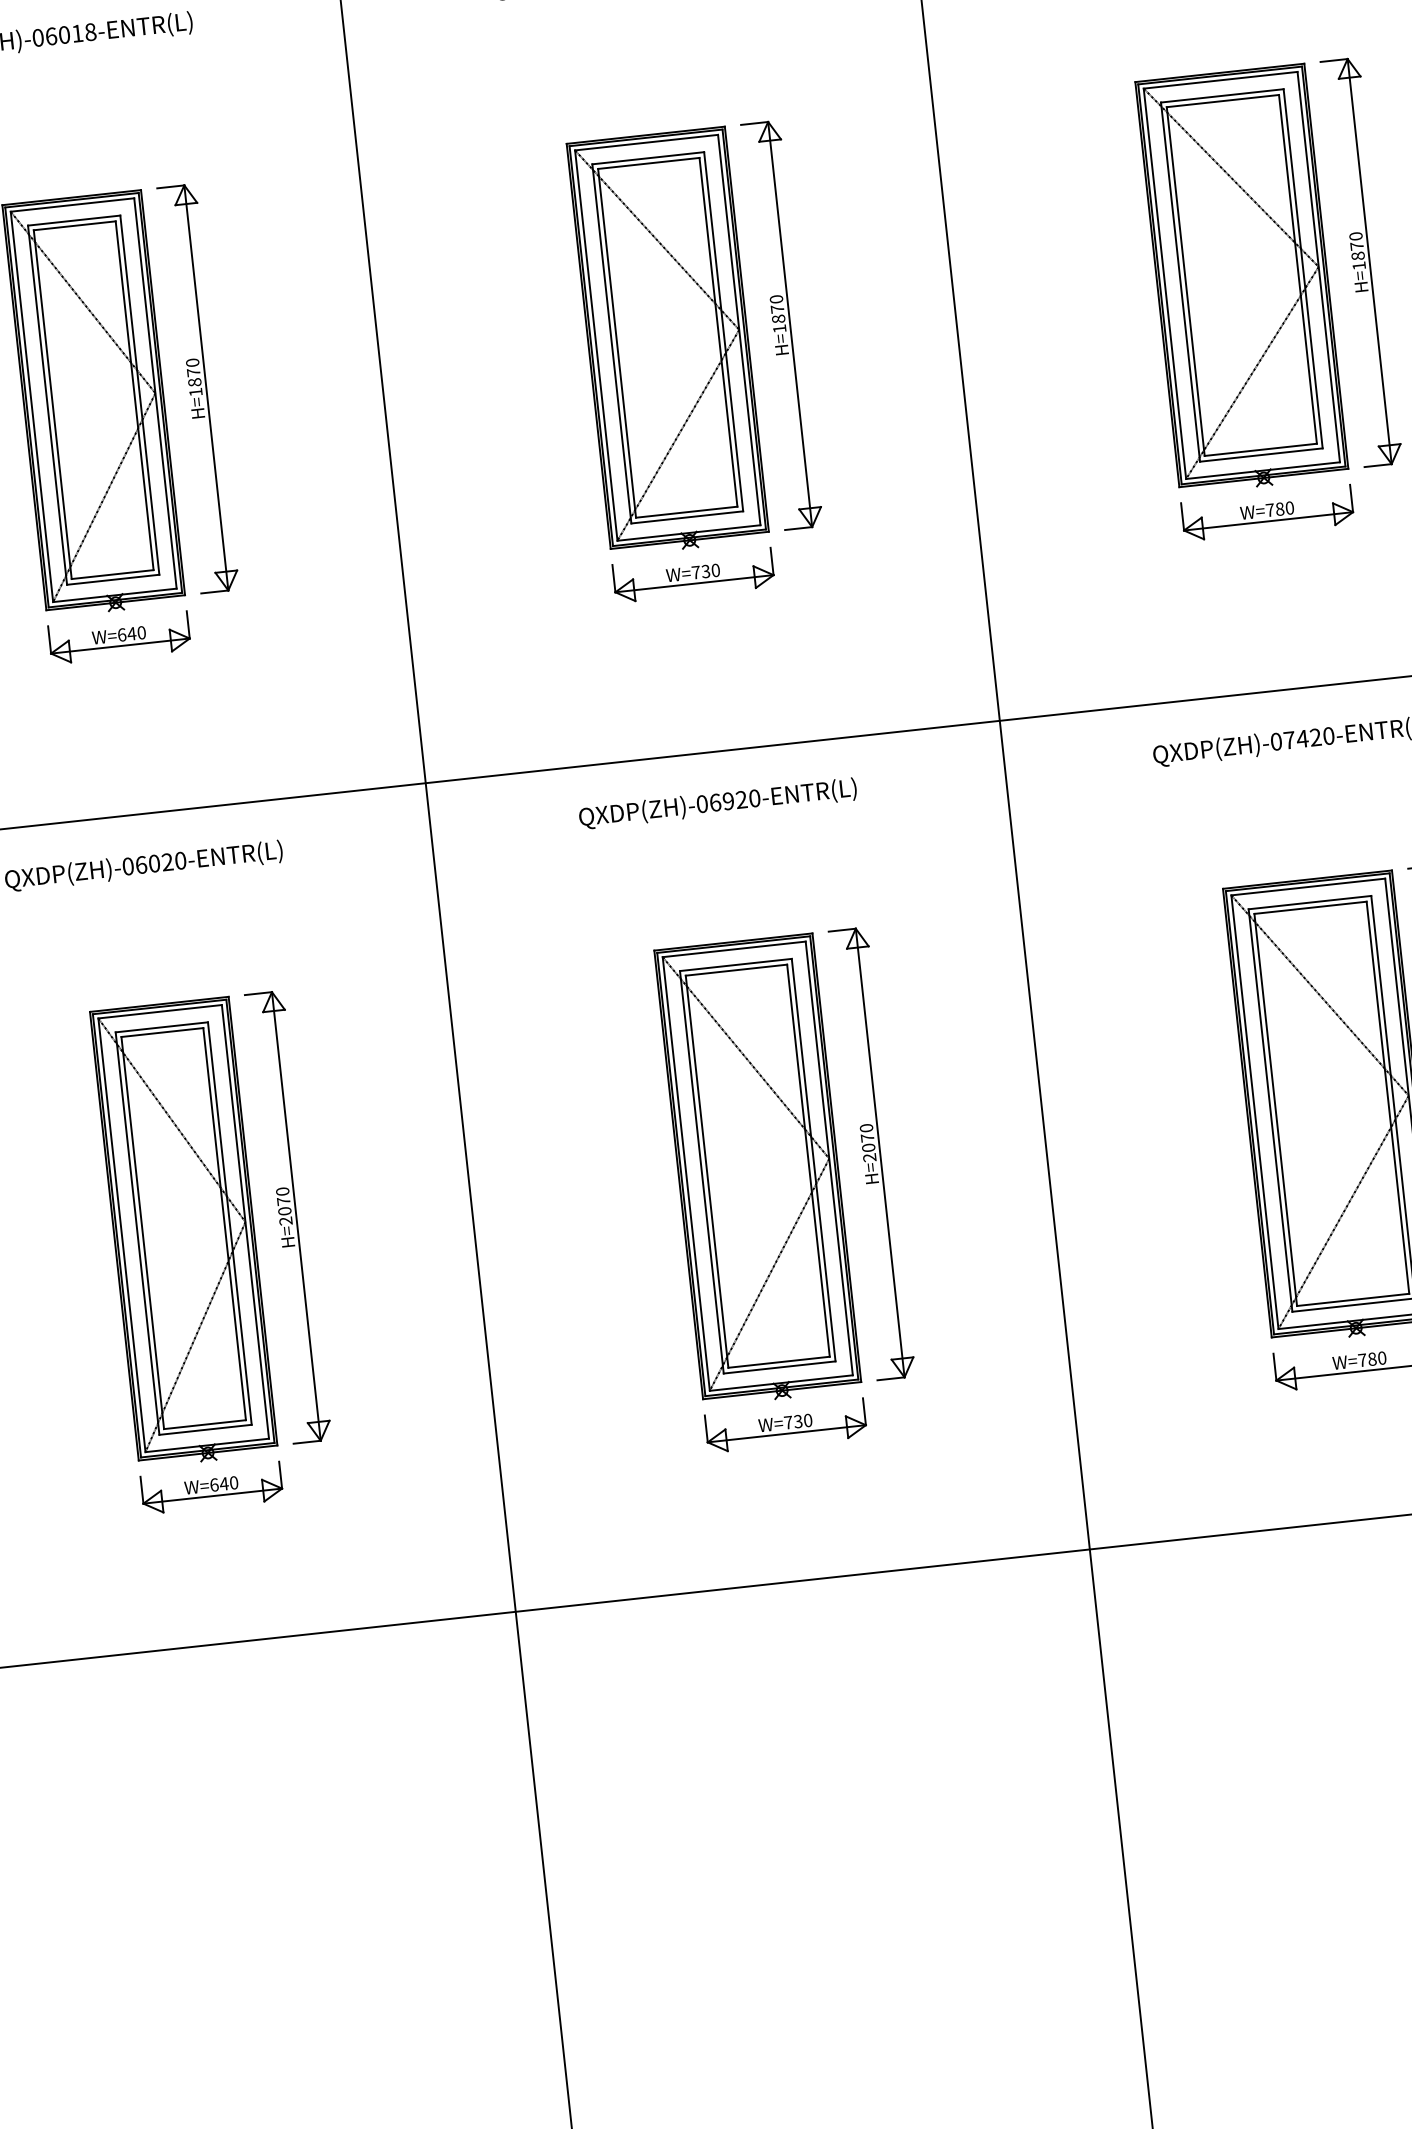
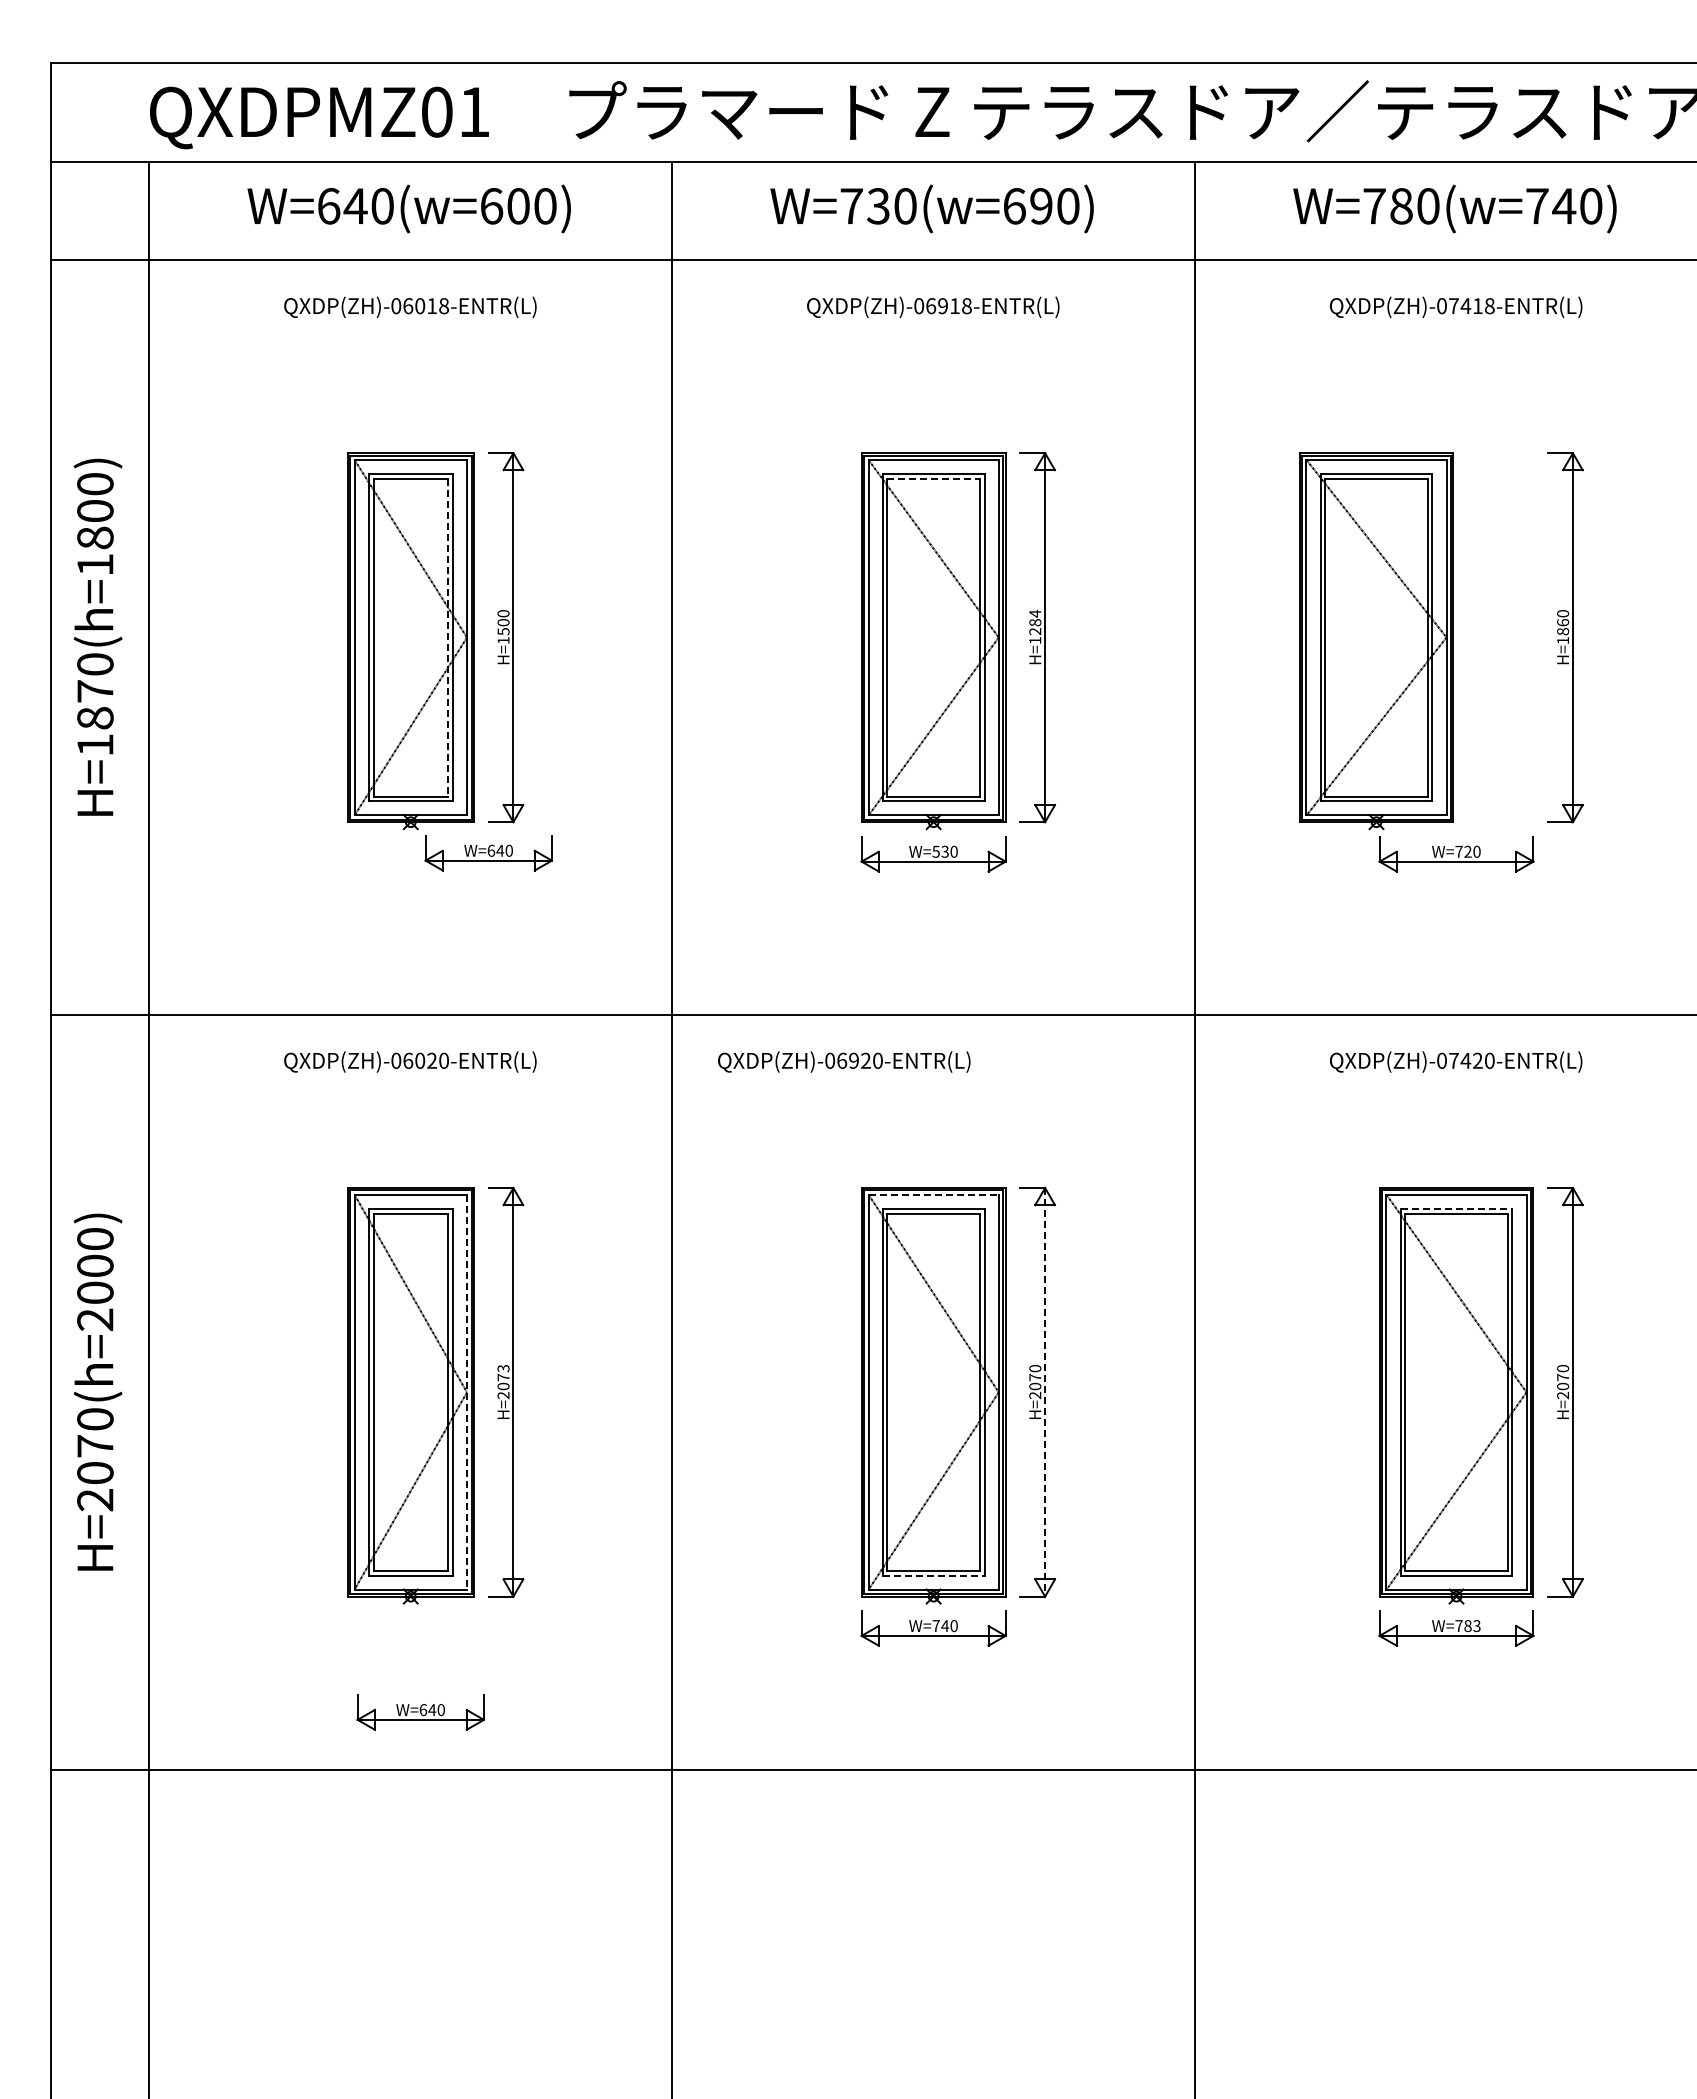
line: (649, 162) -> (934, 478), solid -> dashed
text: (1357, 246) -> (1563, 622), H=1870 -> H=1860
part: (1242, 279) -> (1376, 641), moved
text: (777, 308) -> (1035, 622), H=1870 -> H=1284
text: (194, 377) -> (503, 627), H=1870 -> H=1500
line: (135, 395) -> (448, 637), solid -> dashed
text: (1279, 508) -> (1467, 851), W=780 -> W=720
text: (695, 572) -> (935, 851), W=730 -> W=530
part: (119, 638) -> (488, 853), moved
text: (718, 803) -> (844, 1061), moved
line: (1309, 902) -> (1456, 1208), solid -> dashed
line: (735, 949) -> (934, 1194), solid -> dashed
line: (880, 1153) -> (1045, 1392), solid -> dashed
text: (282, 1191) -> (503, 1368), H=2070 -> H=2073
line: (245, 1222) -> (467, 1392), solid -> dashed
text: (1381, 1357) -> (1476, 1625), W=780 -> W=783
line: (779, 1367) -> (933, 1575), solid -> dashed
text: (798, 1422) -> (945, 1626), W=730 -> W=740
part: (211, 1488) -> (420, 1712), moved

